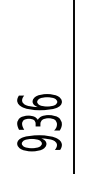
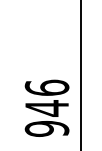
text: (39, 122) -> (47, 108), 936 -> 946

